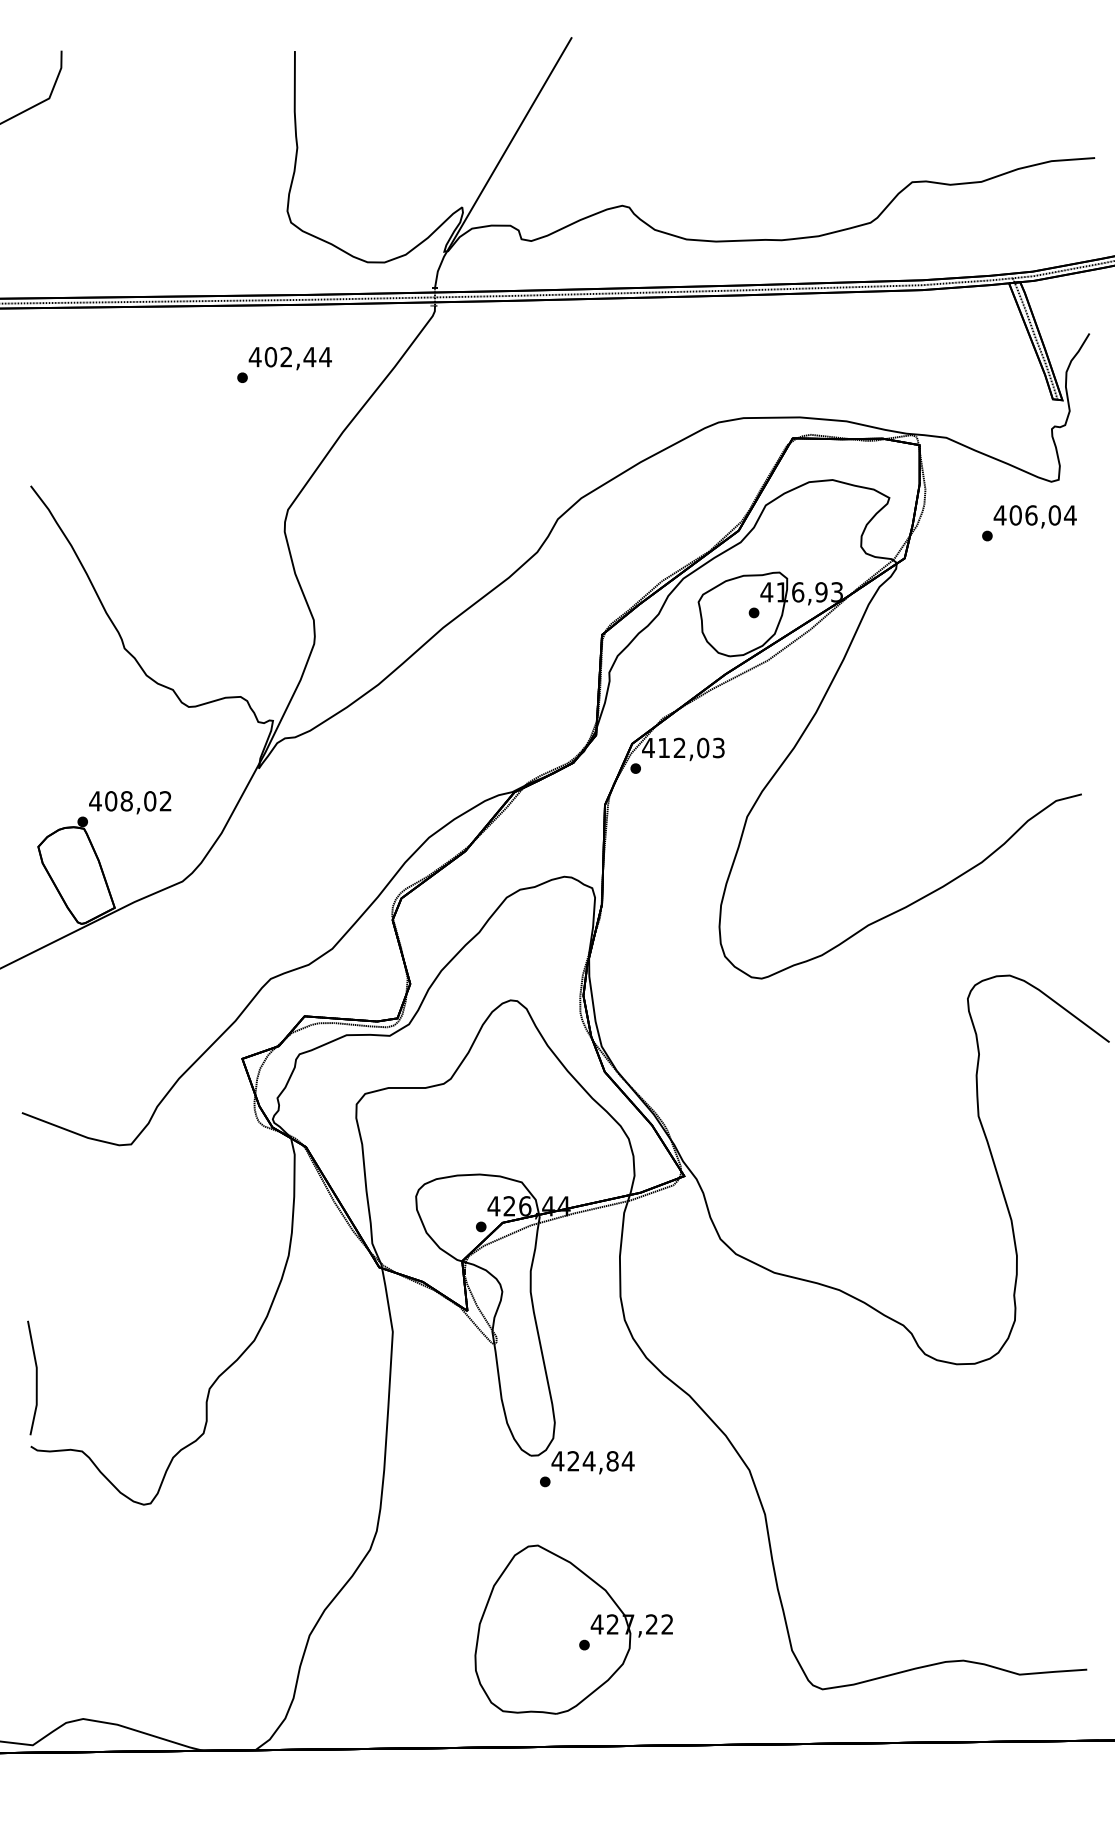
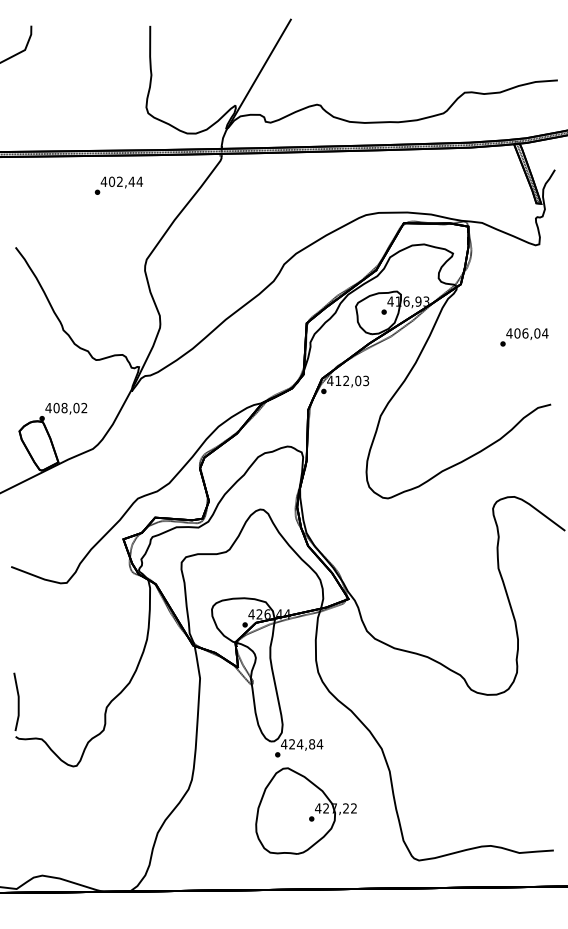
text: (283, 364) -> (118, 185), moved
text: (1029, 523) -> (524, 337), moved
part: (572, 1628) -> (305, 810), moved

